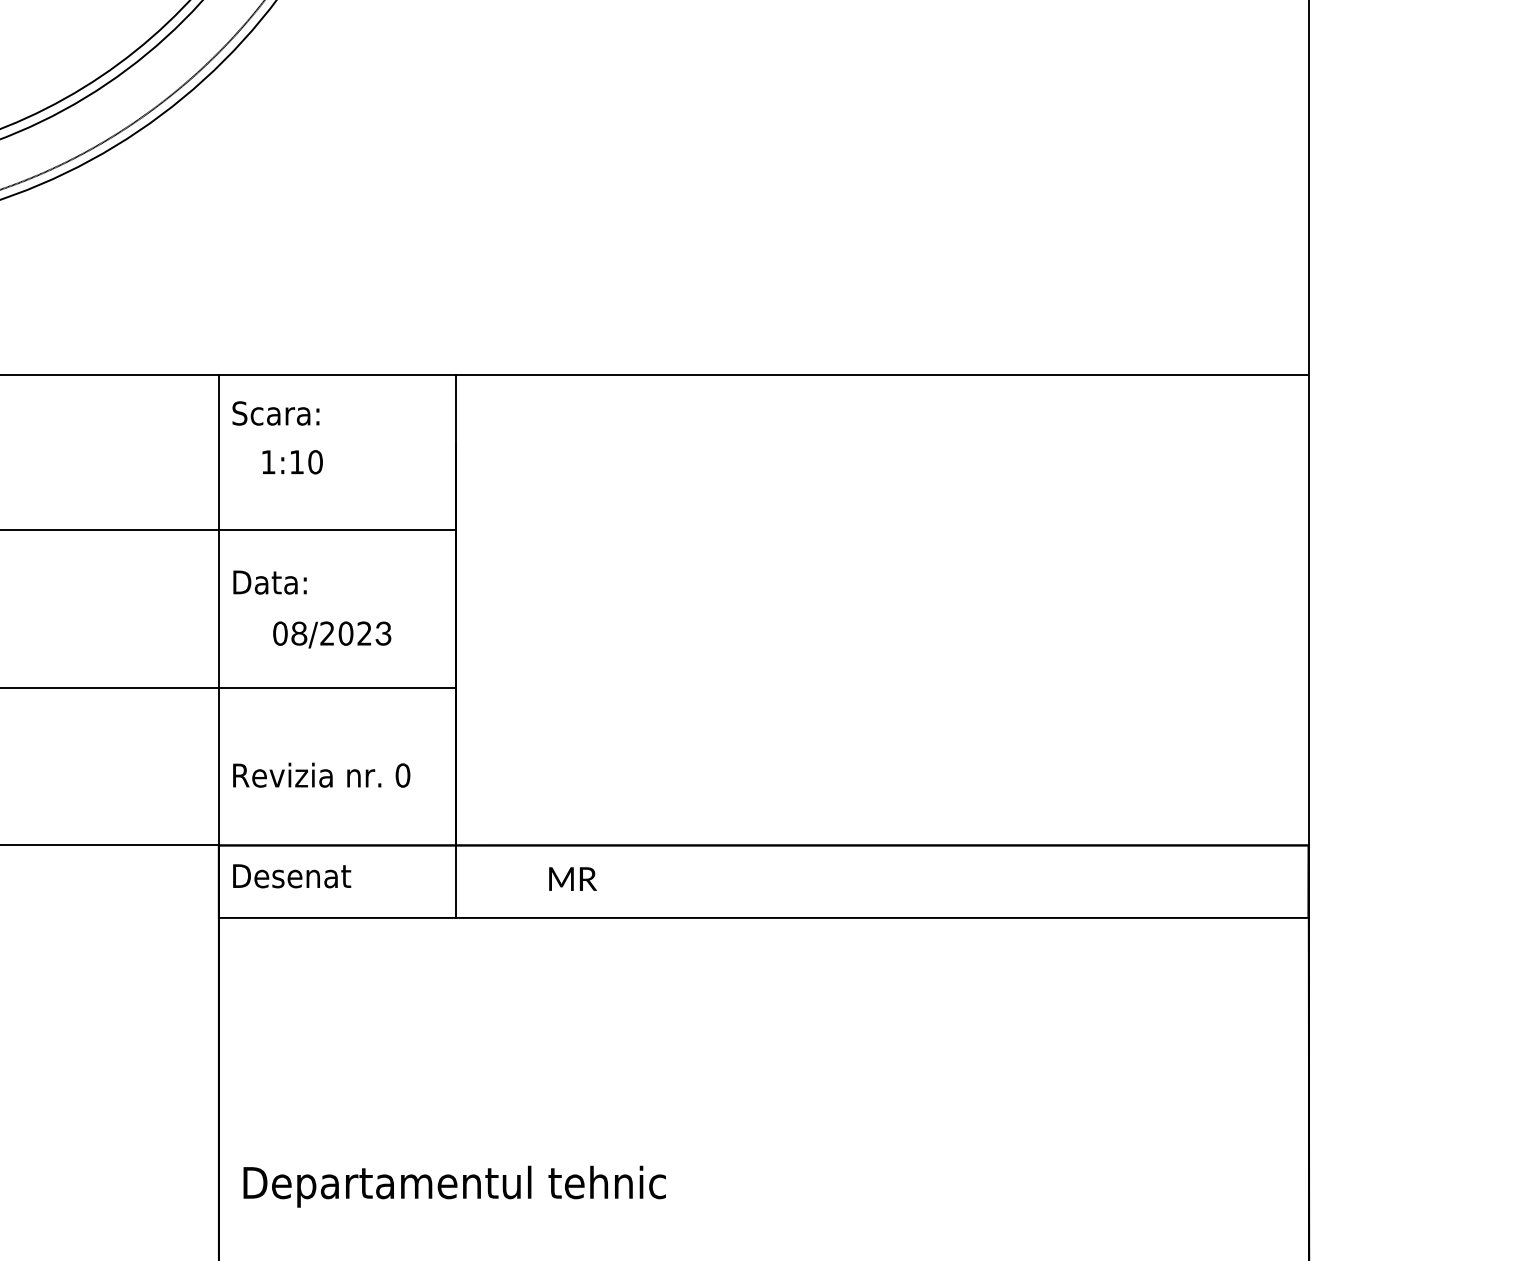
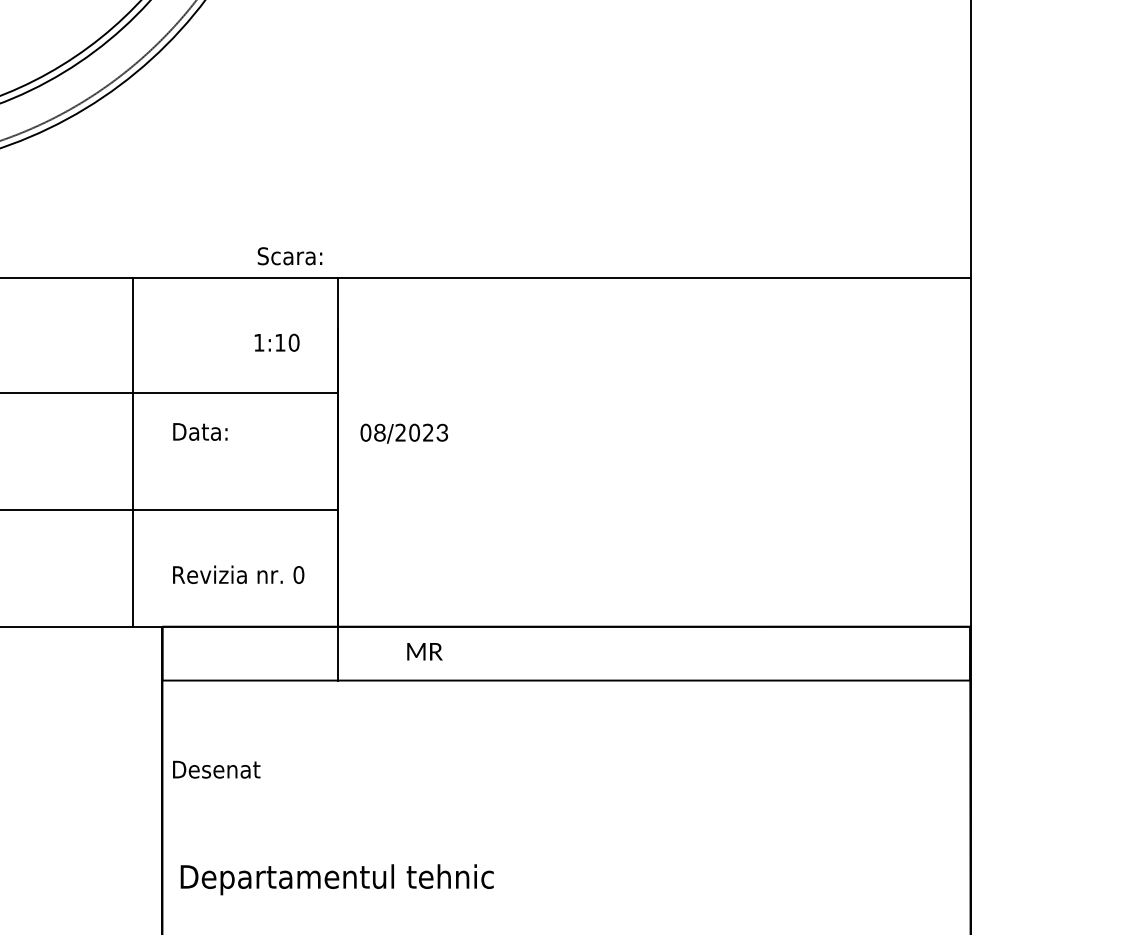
text: (275, 413) -> (289, 256), moved
text: (292, 462) -> (277, 342), moved
line: (218, 609) -> (132, 451), moved
text: (332, 634) -> (404, 433), moved
text: (292, 876) -> (217, 769), moved

